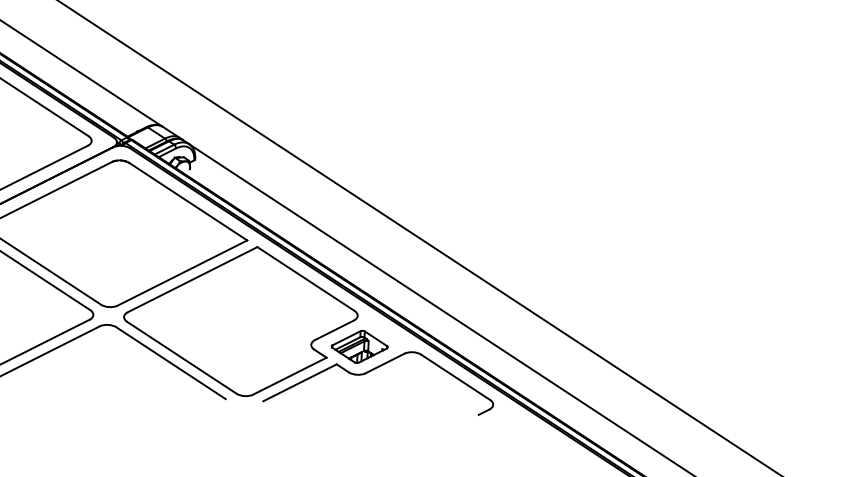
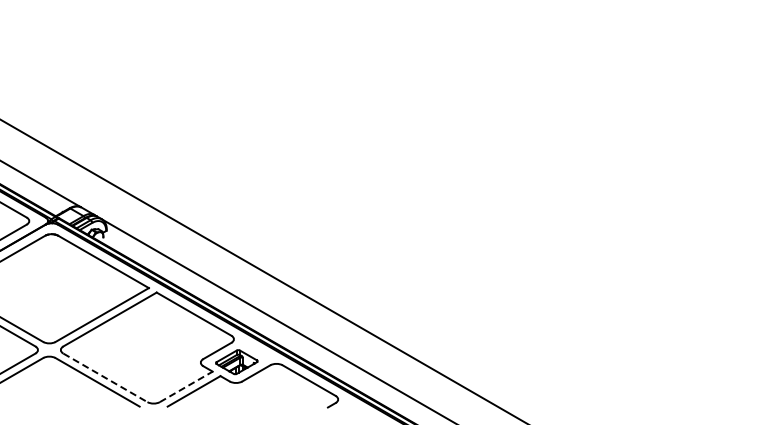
line: (181, 357) -> (105, 377), solid -> dashed
line: (290, 375) -> (186, 386), solid -> dashed

